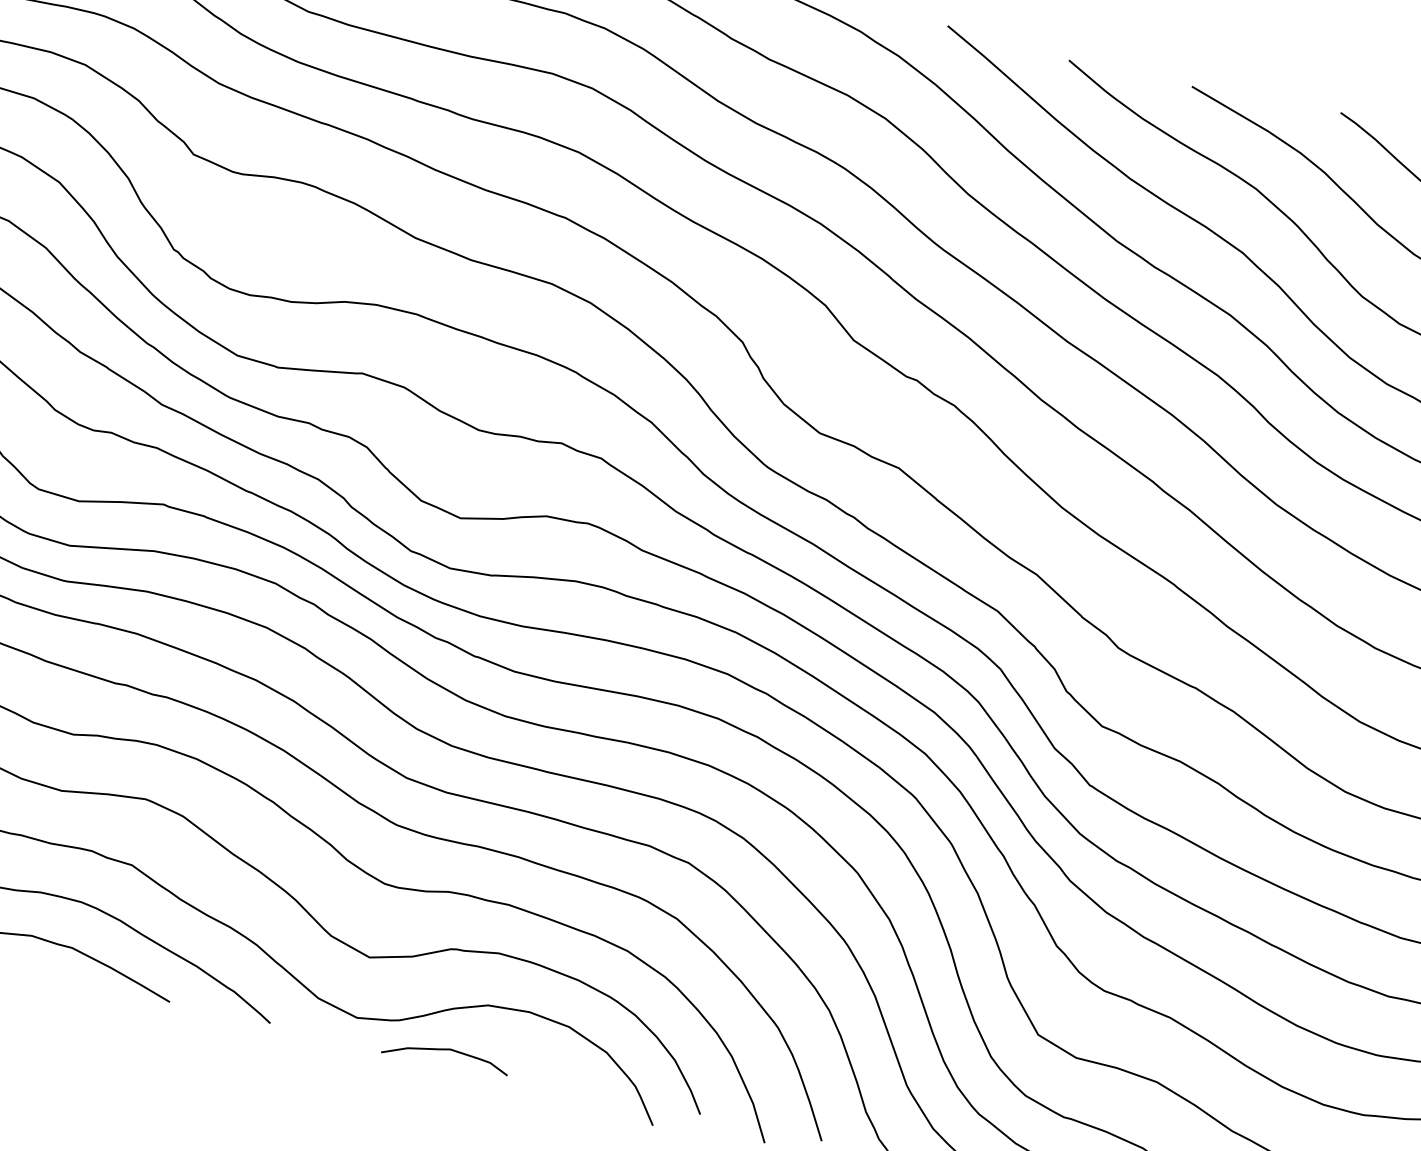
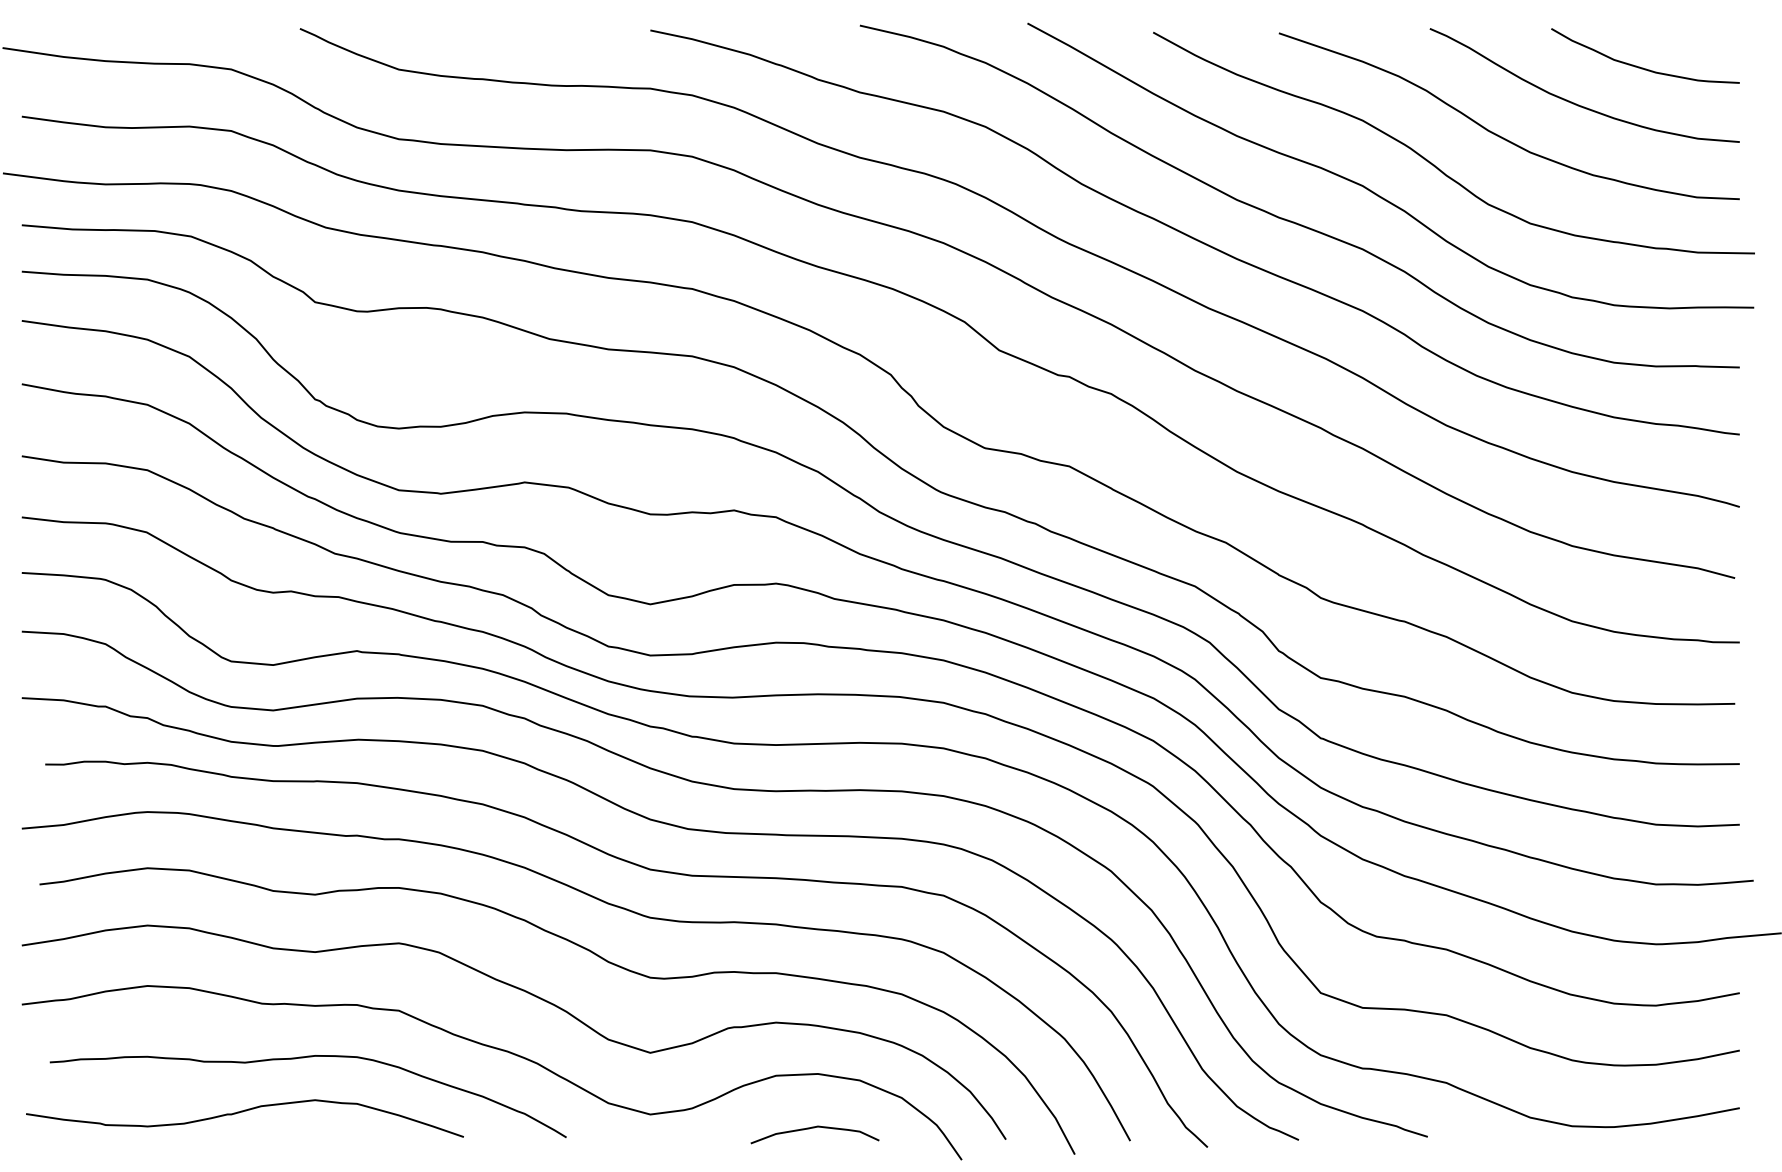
curve: (446, 1050) -> (814, 1128), moved

